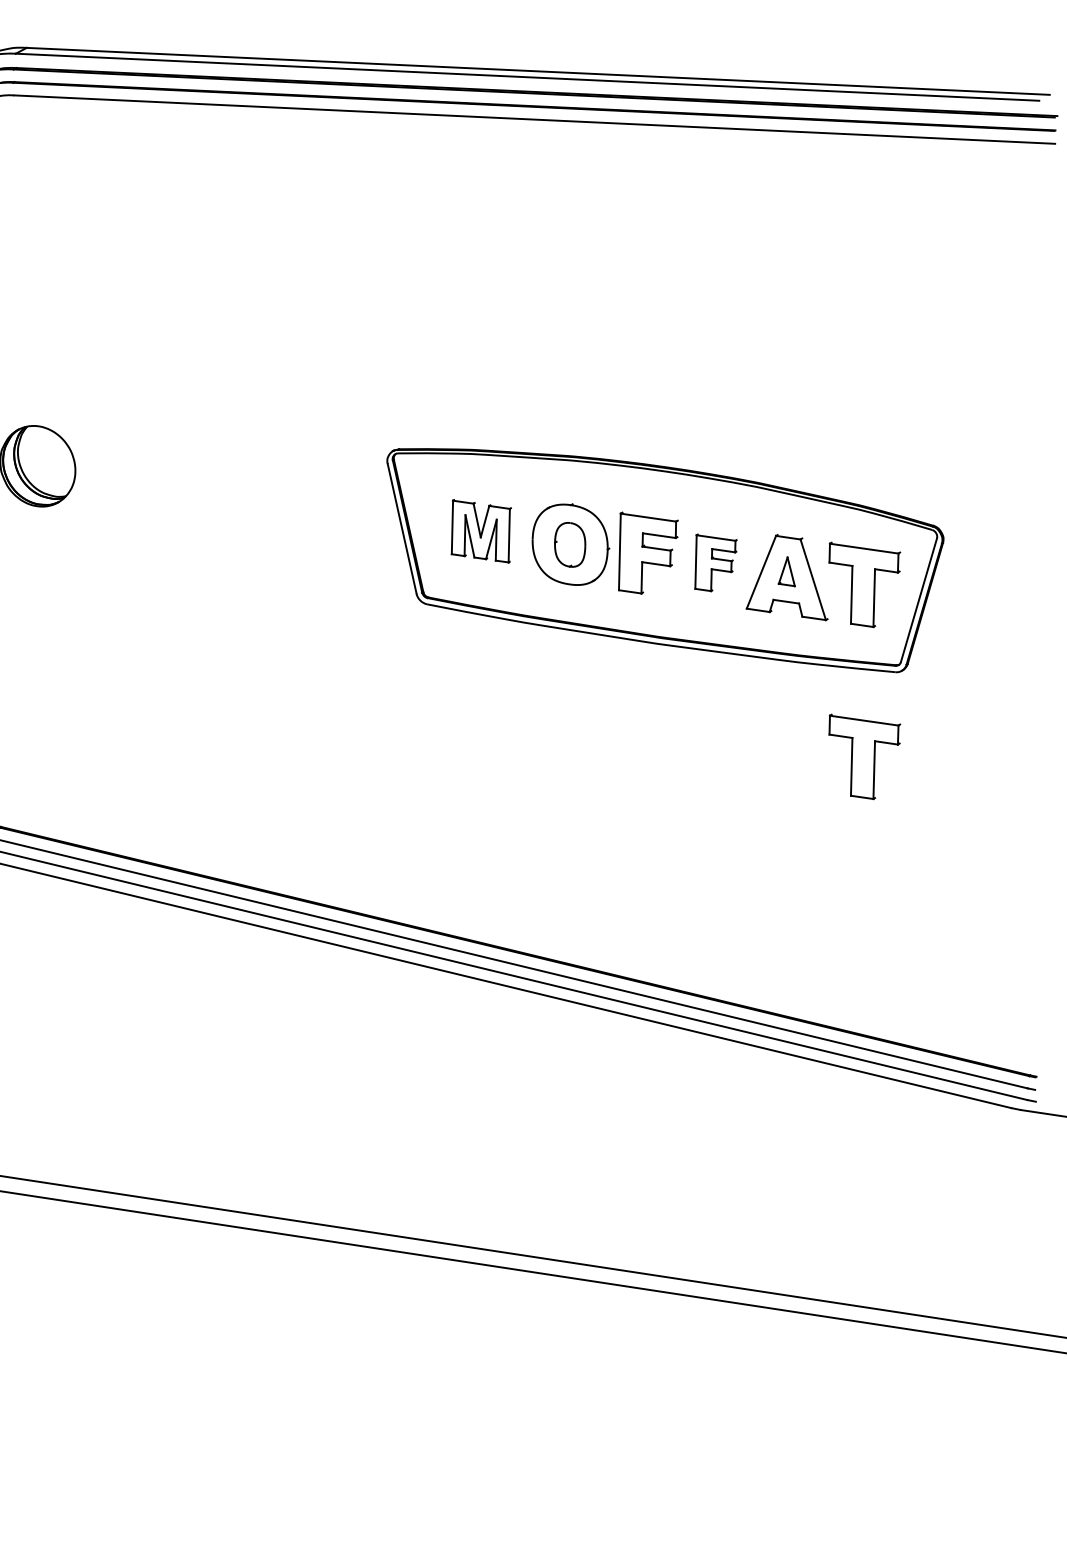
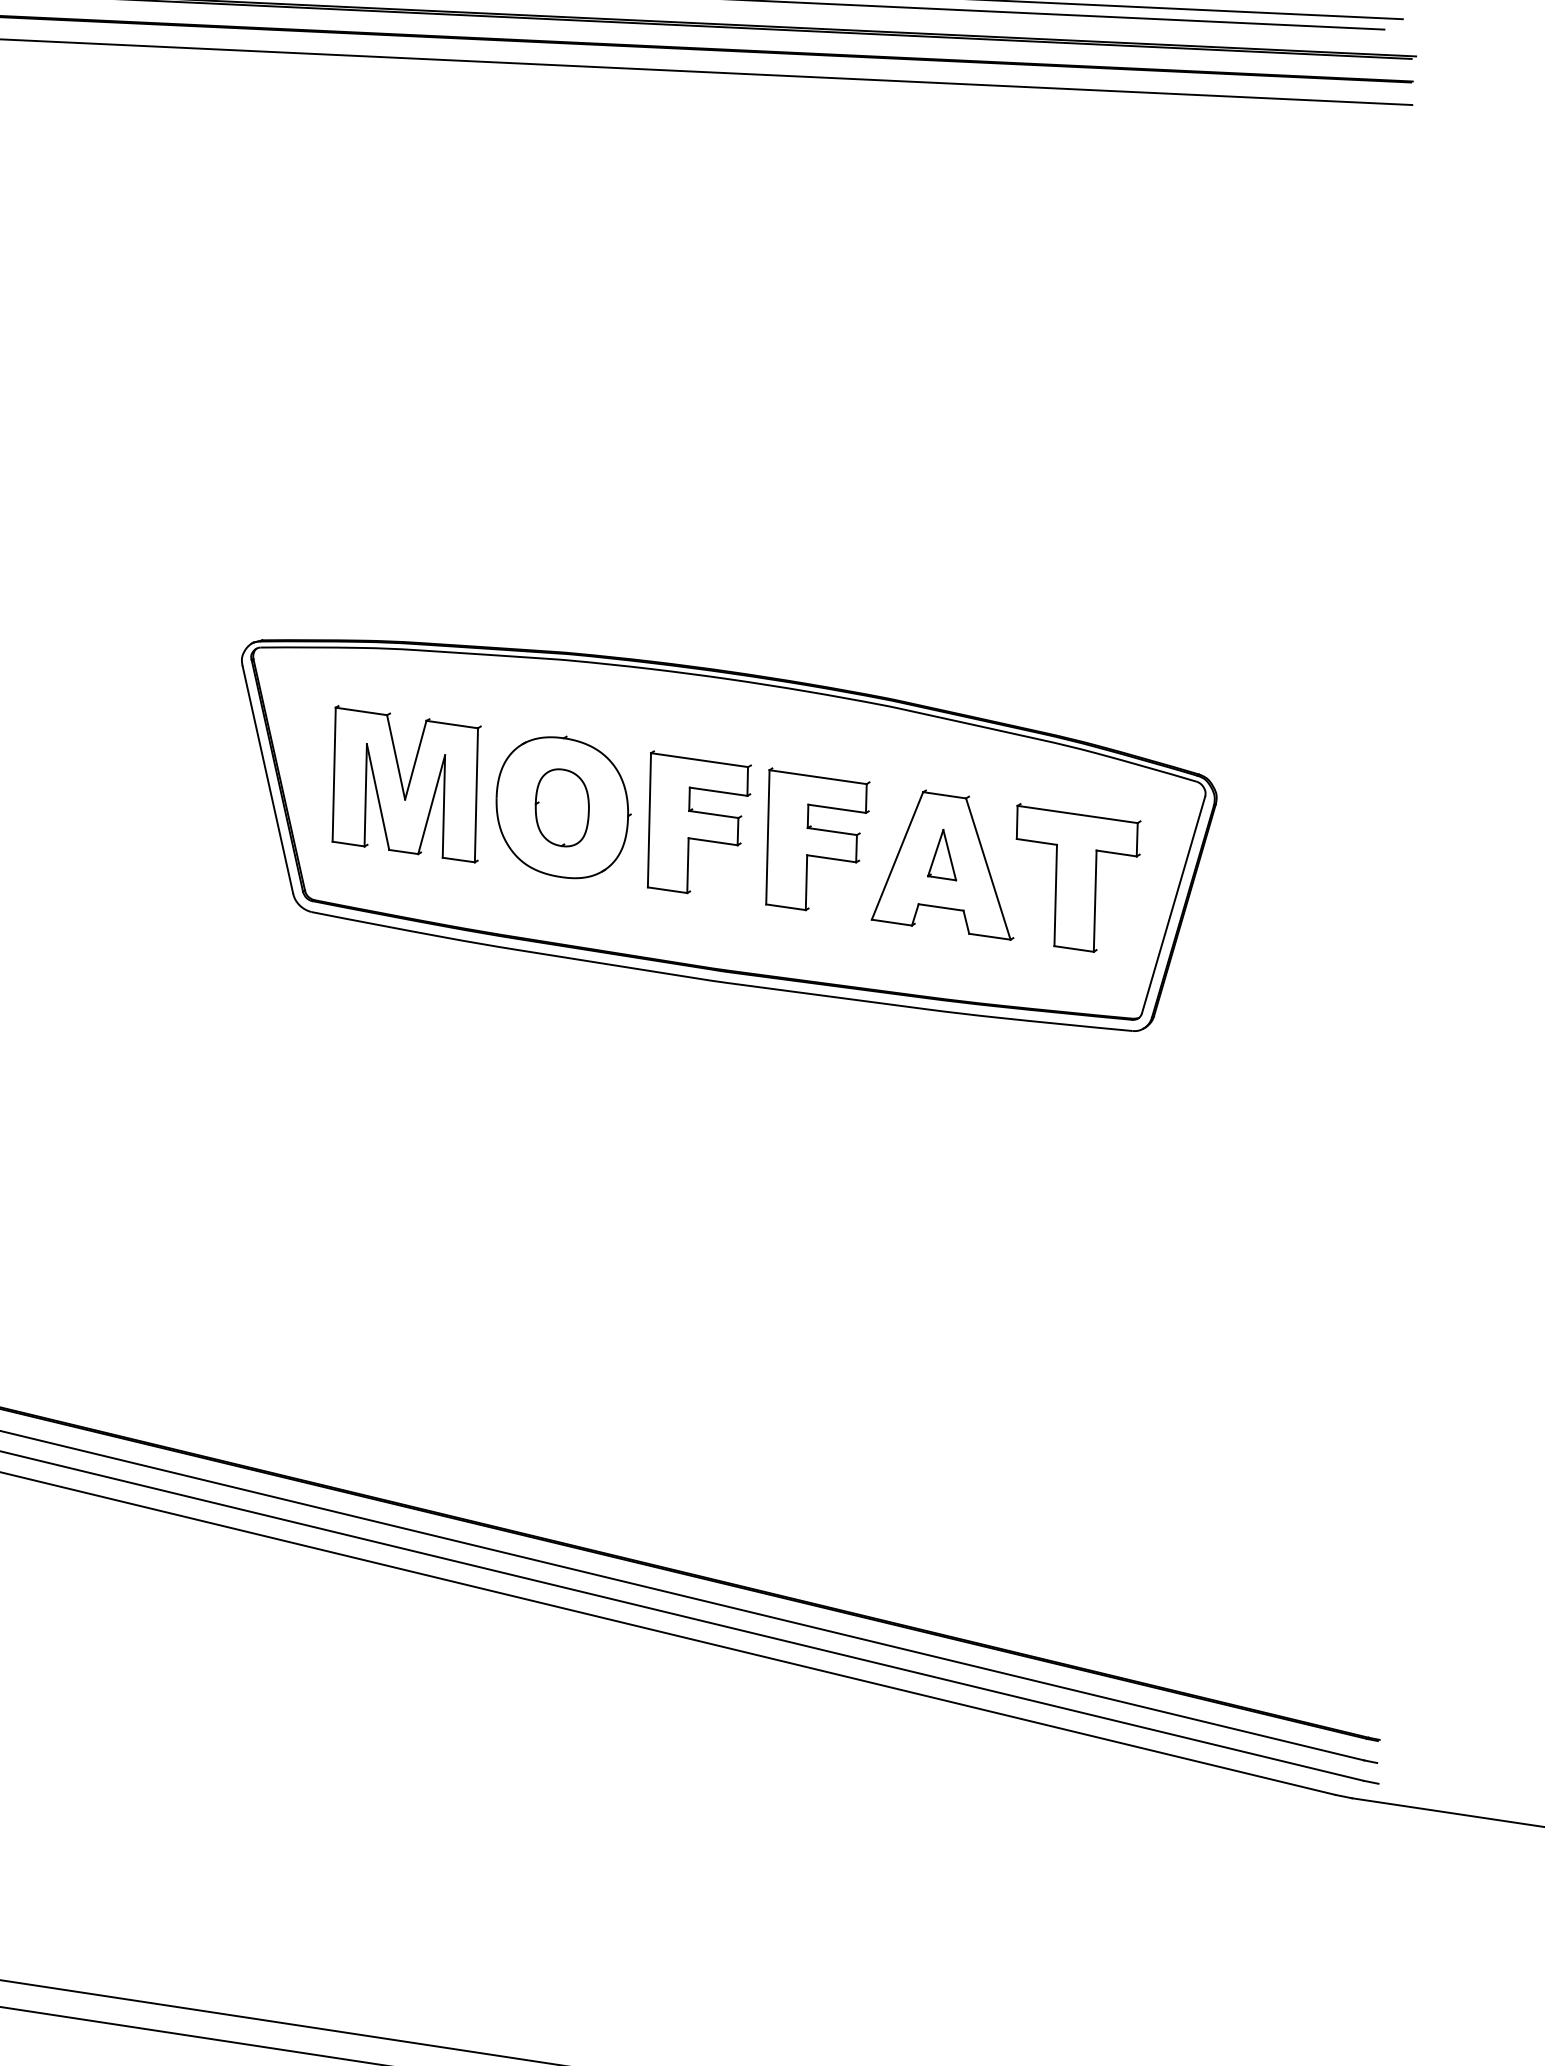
part: (481, 530) -> (406, 782), size x1.43
part: (715, 562) -> (817, 838), size x1.43
part: (864, 756) -> (1078, 1178), removed

